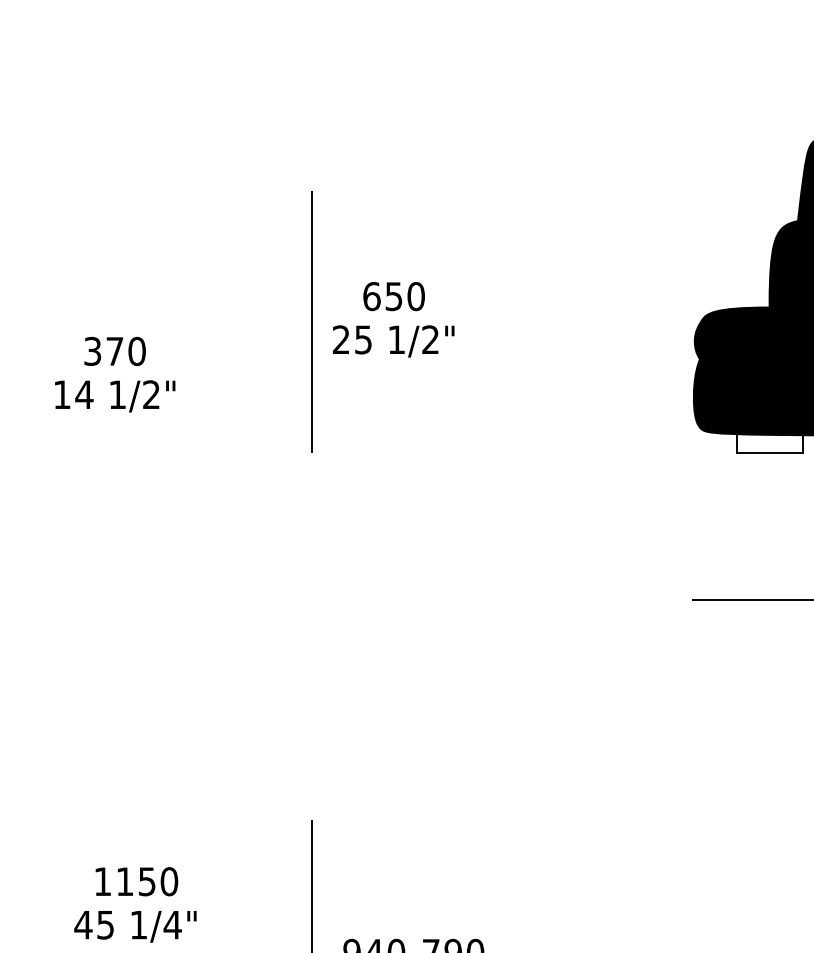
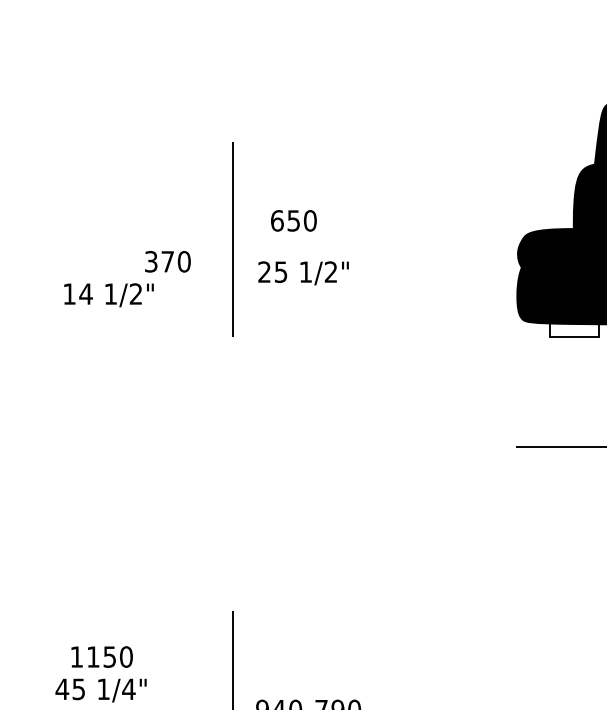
text: (393, 341) -> (303, 273), moved
text: (114, 351) -> (167, 261), moved
text: (114, 396) -> (108, 295), moved

